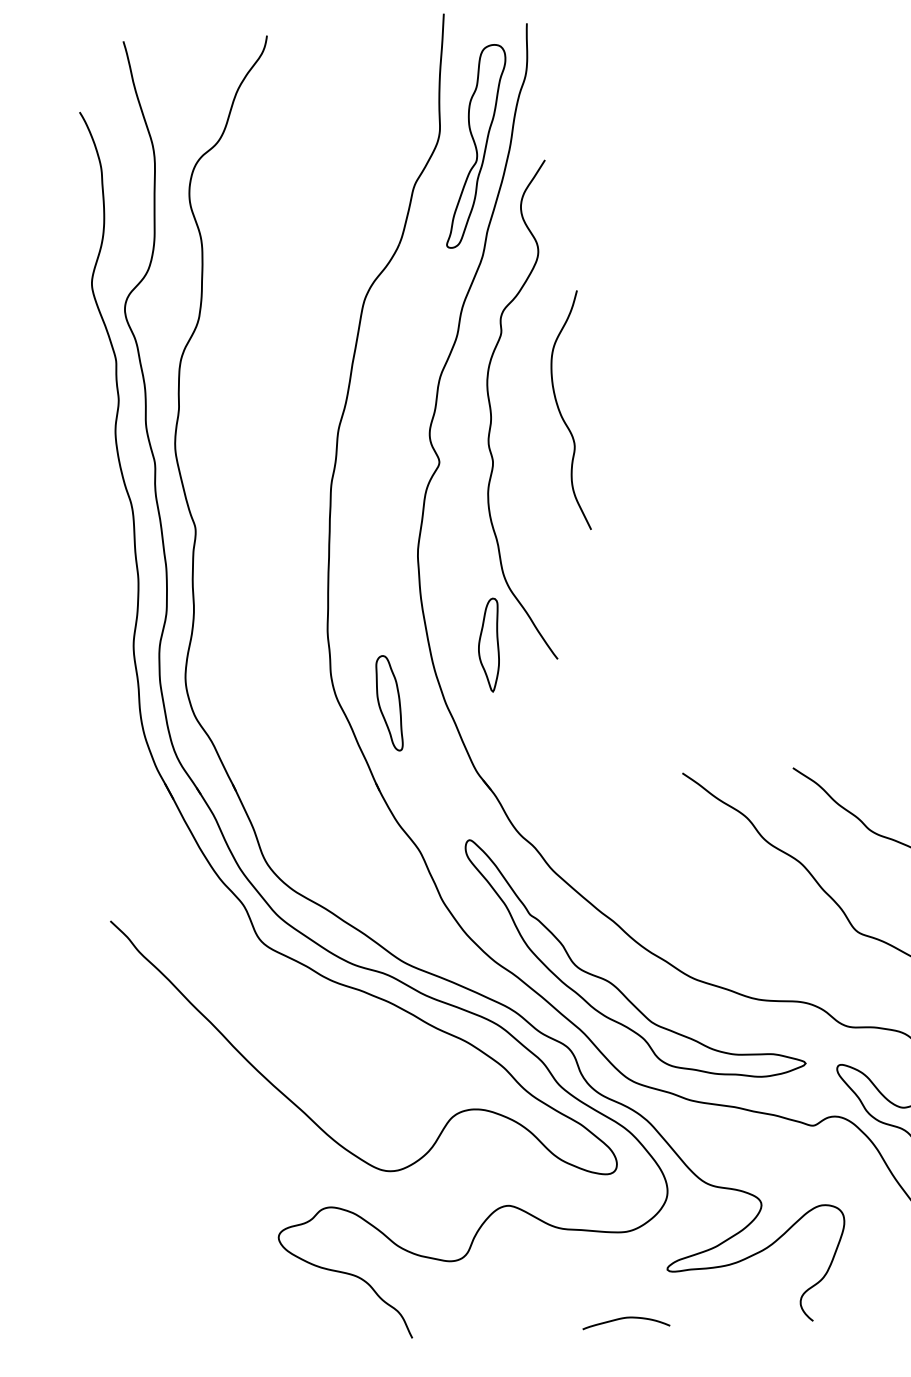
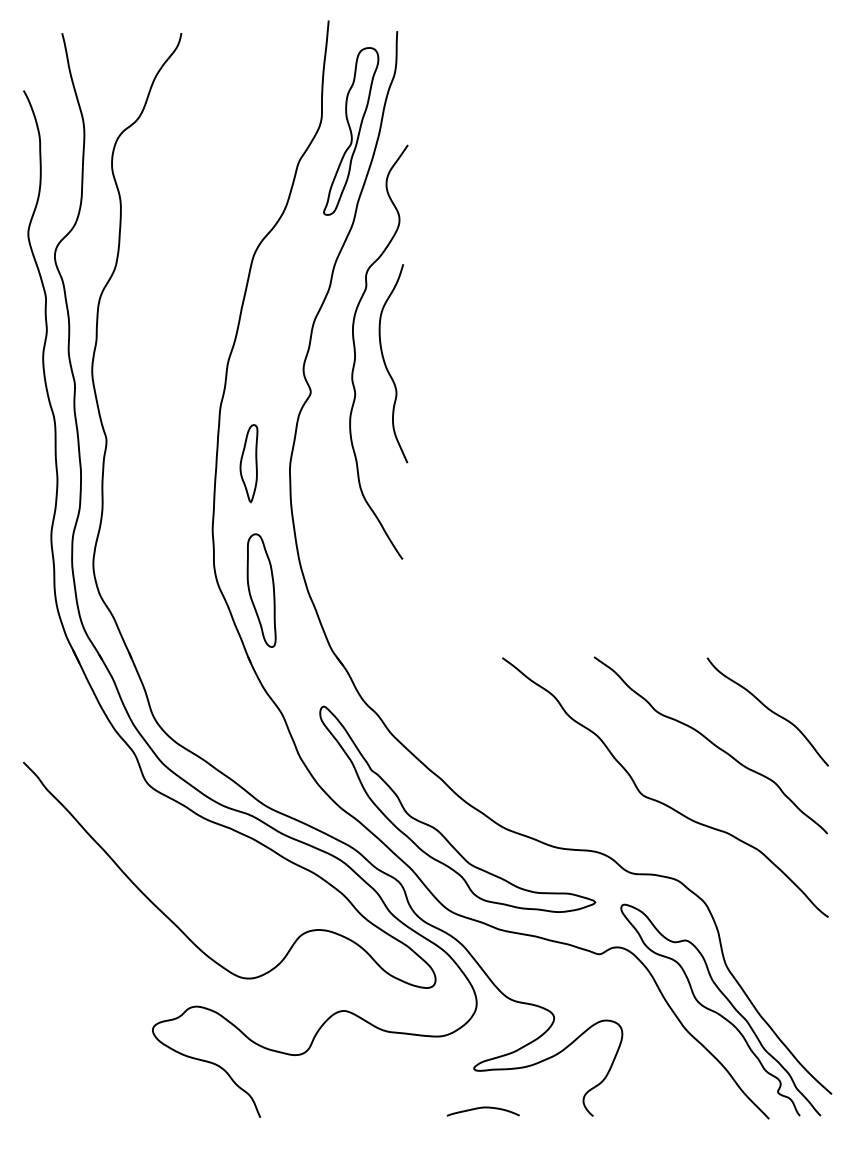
curve: (561, 412) -> (386, 364), moved
part: (488, 645) -> (248, 463), moved
part: (389, 703) -> (261, 590), size x1.43
curve: (625, 1318) -> (482, 1108), moved

